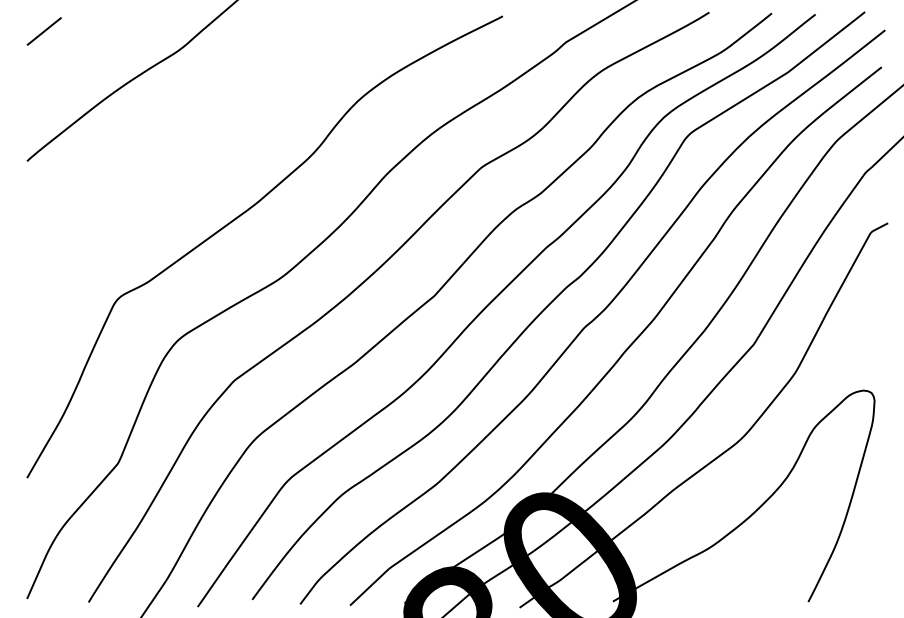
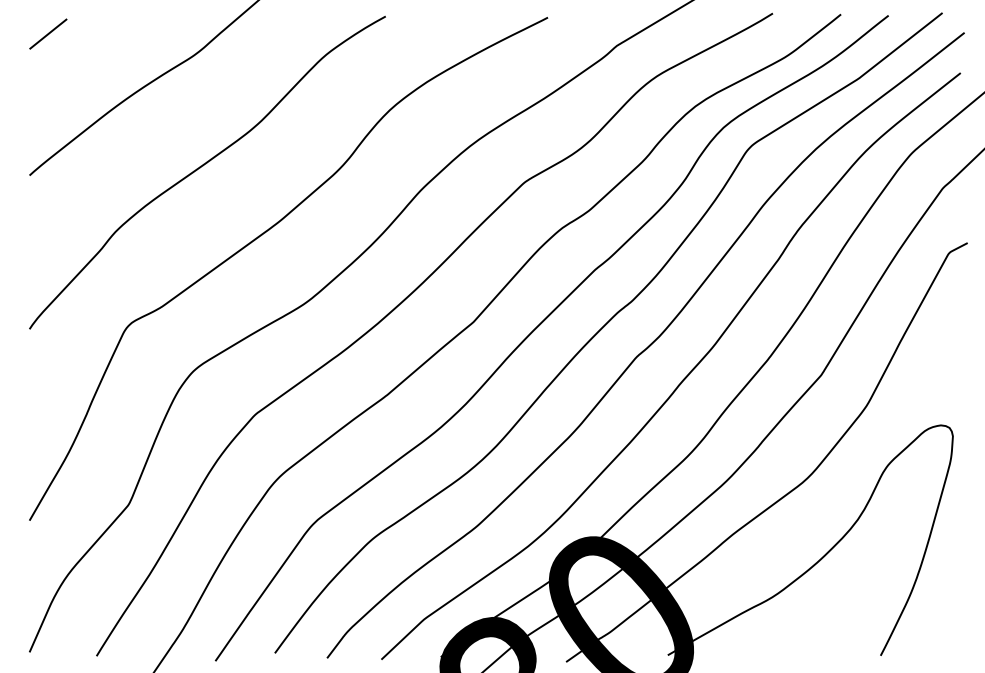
curve: (187, 152) -> (204, 165), added

